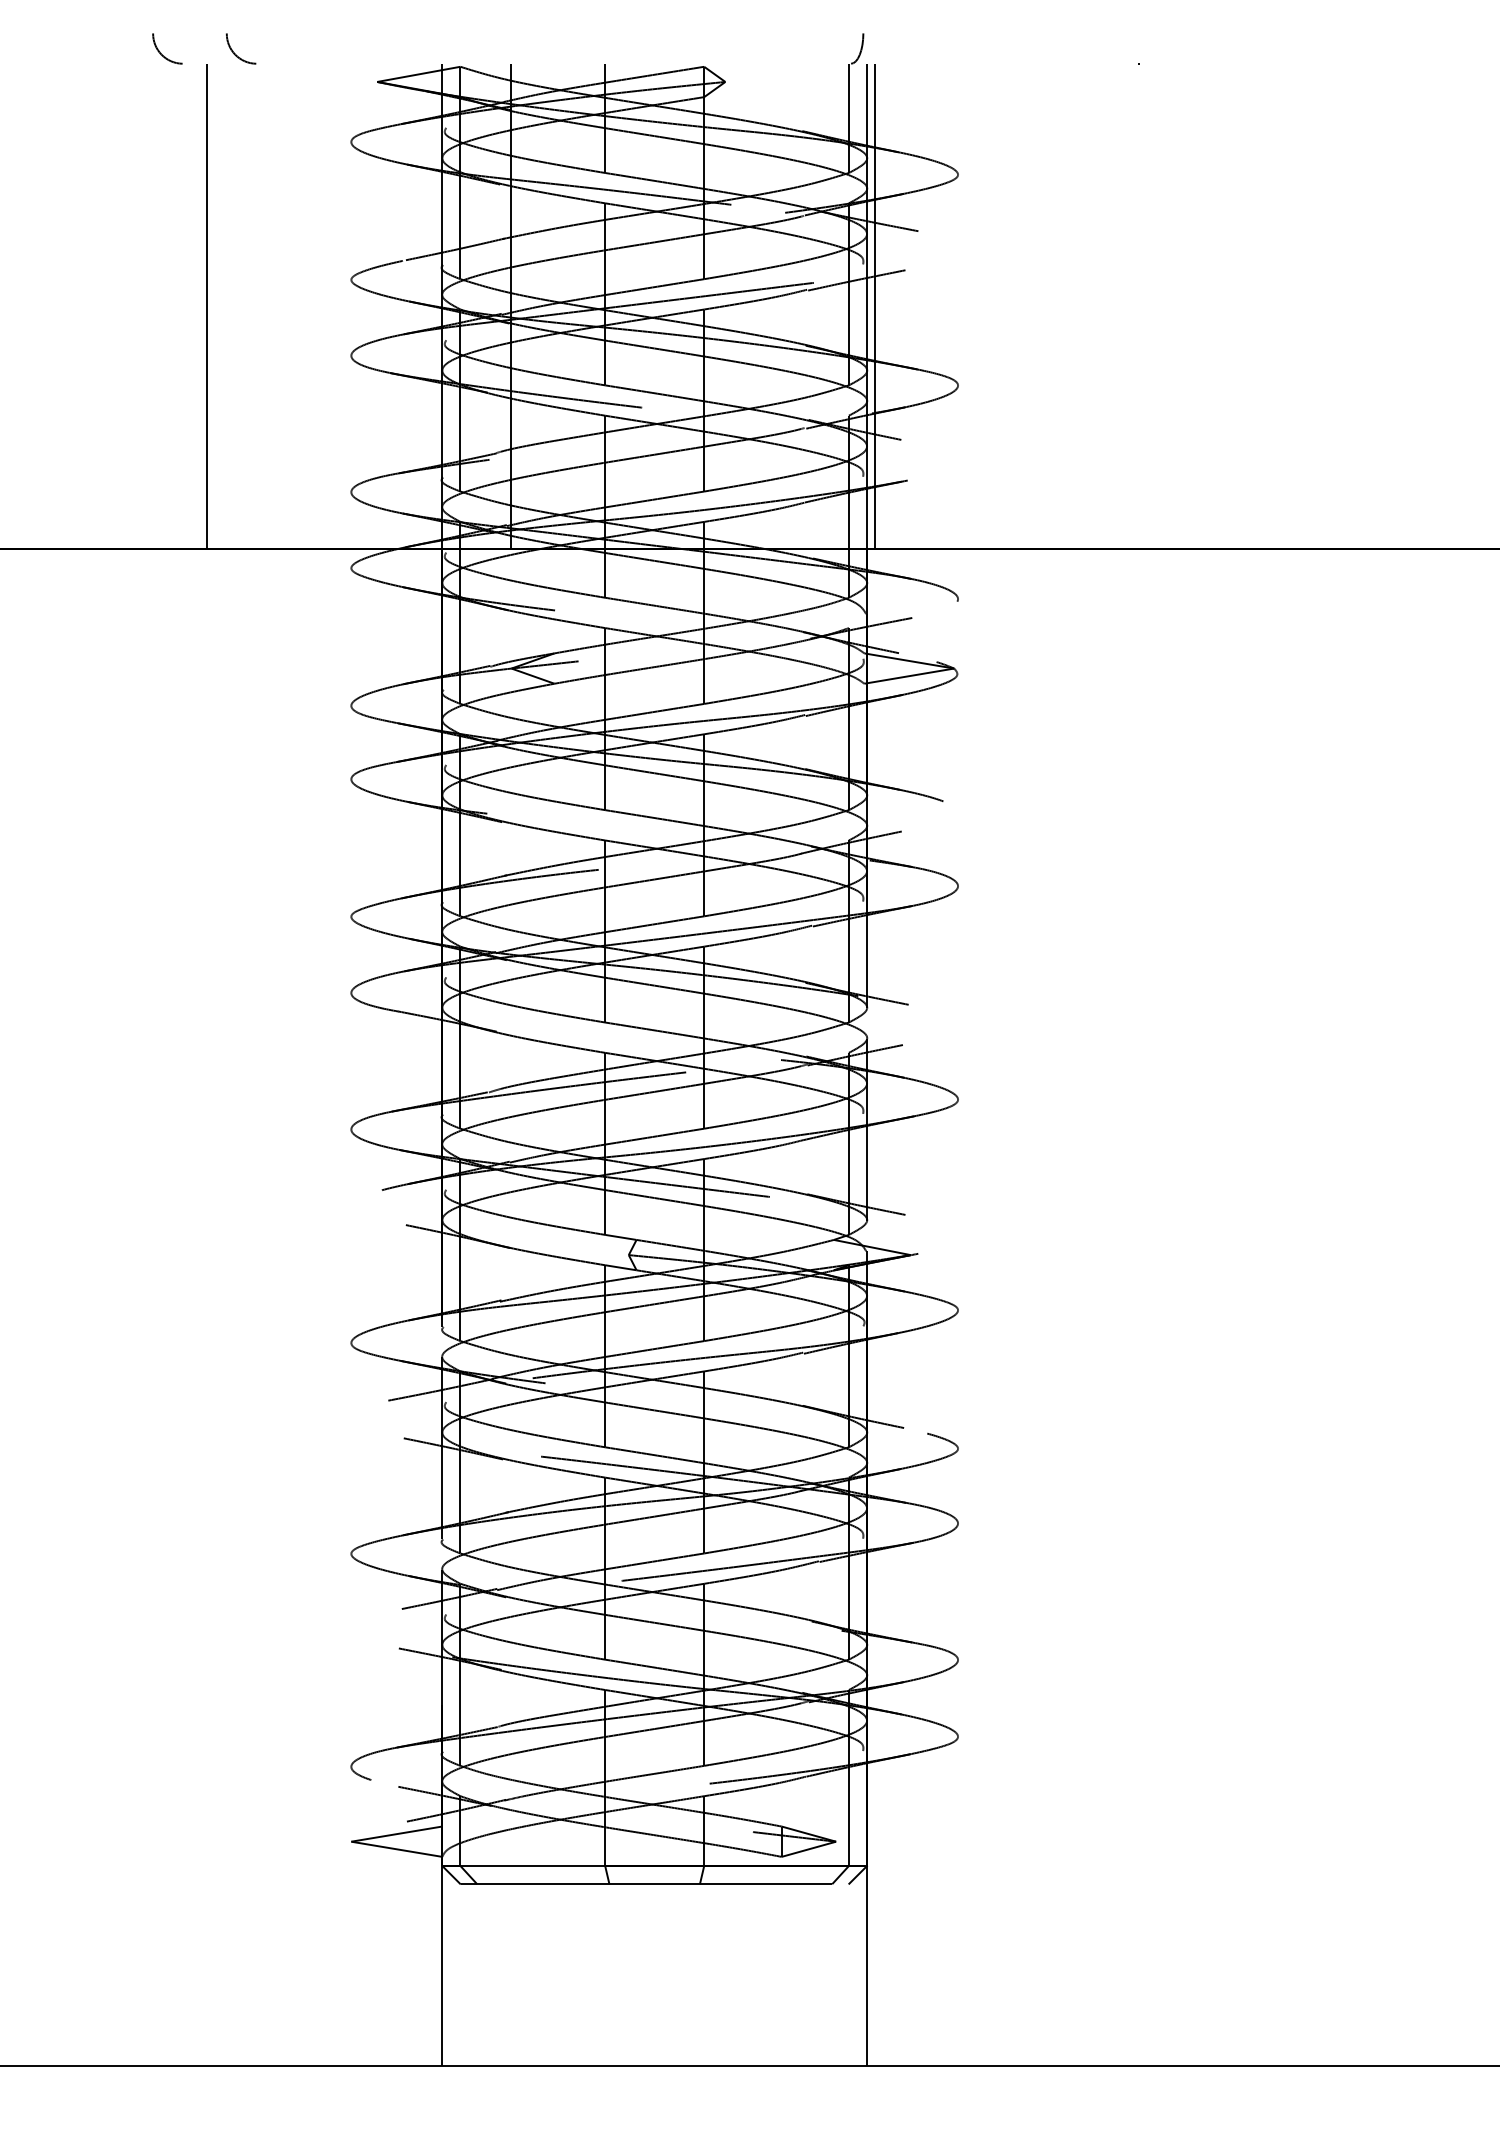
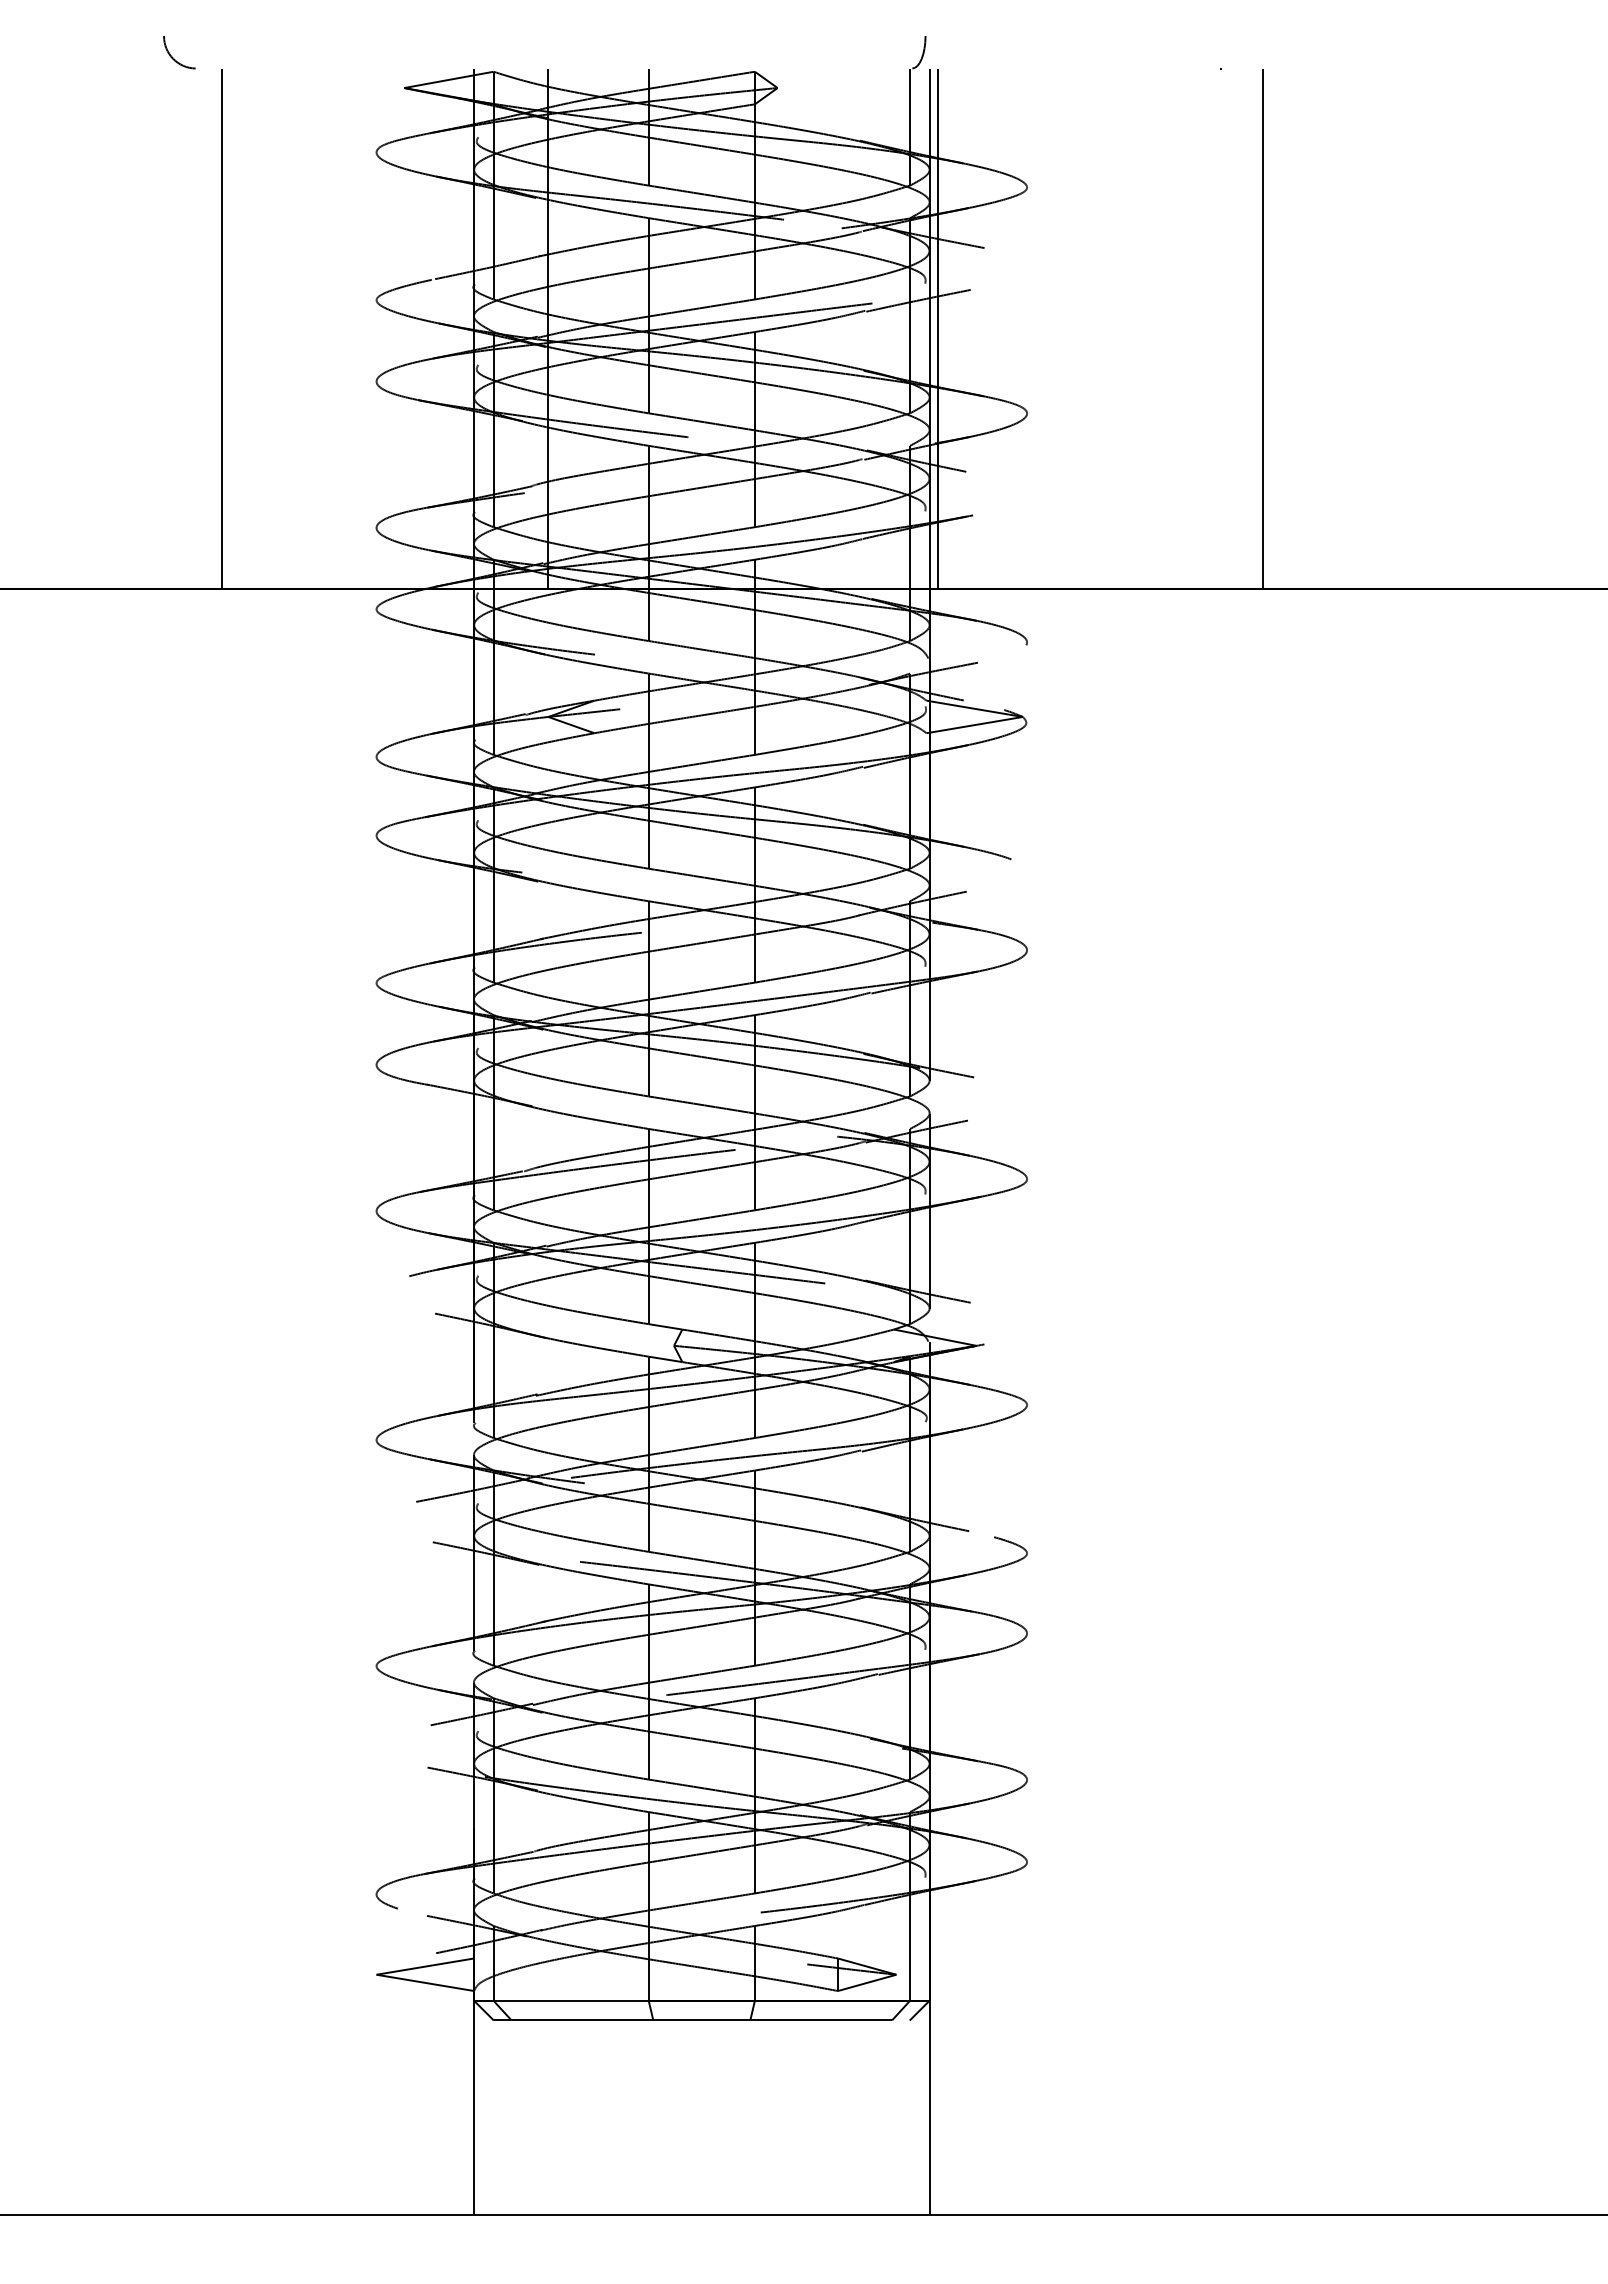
arc: (235, 53) -> (252, 57), removed
line: (1178, 306) -> (1263, 328), added

